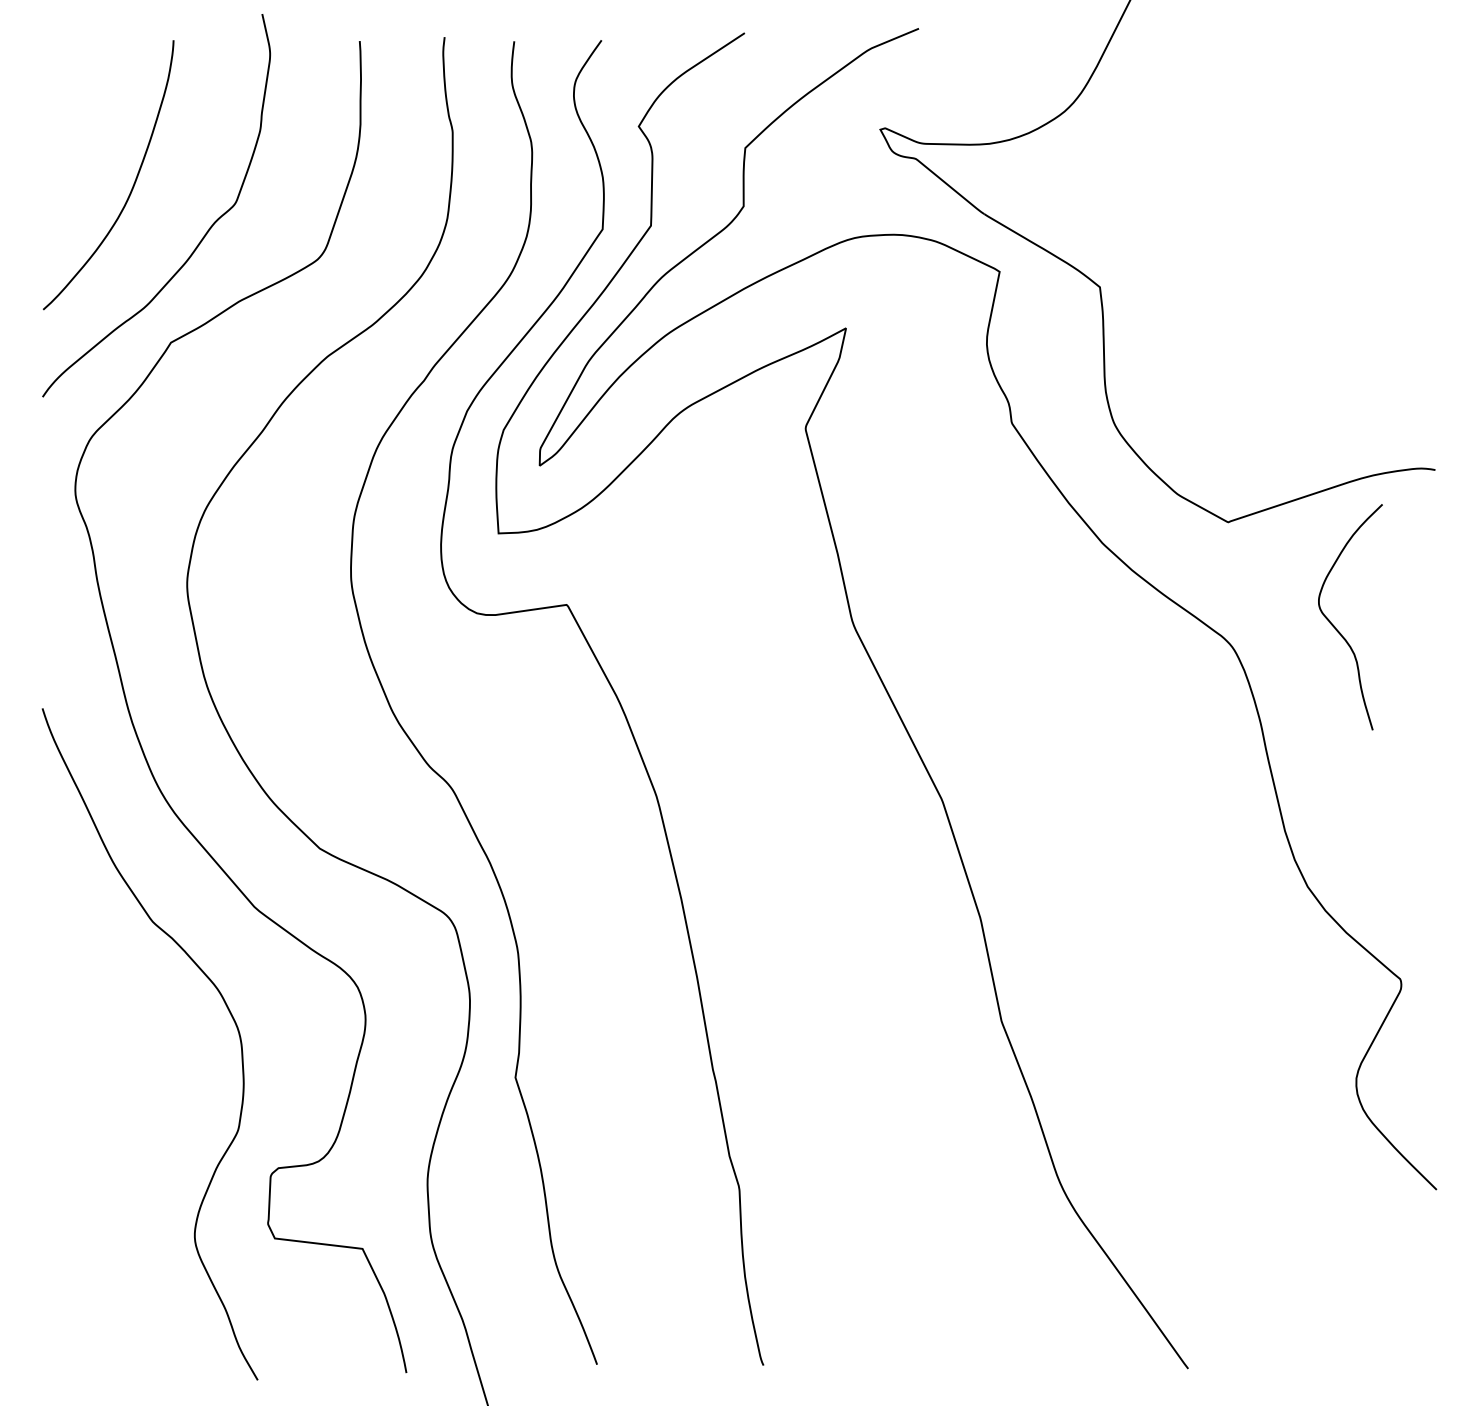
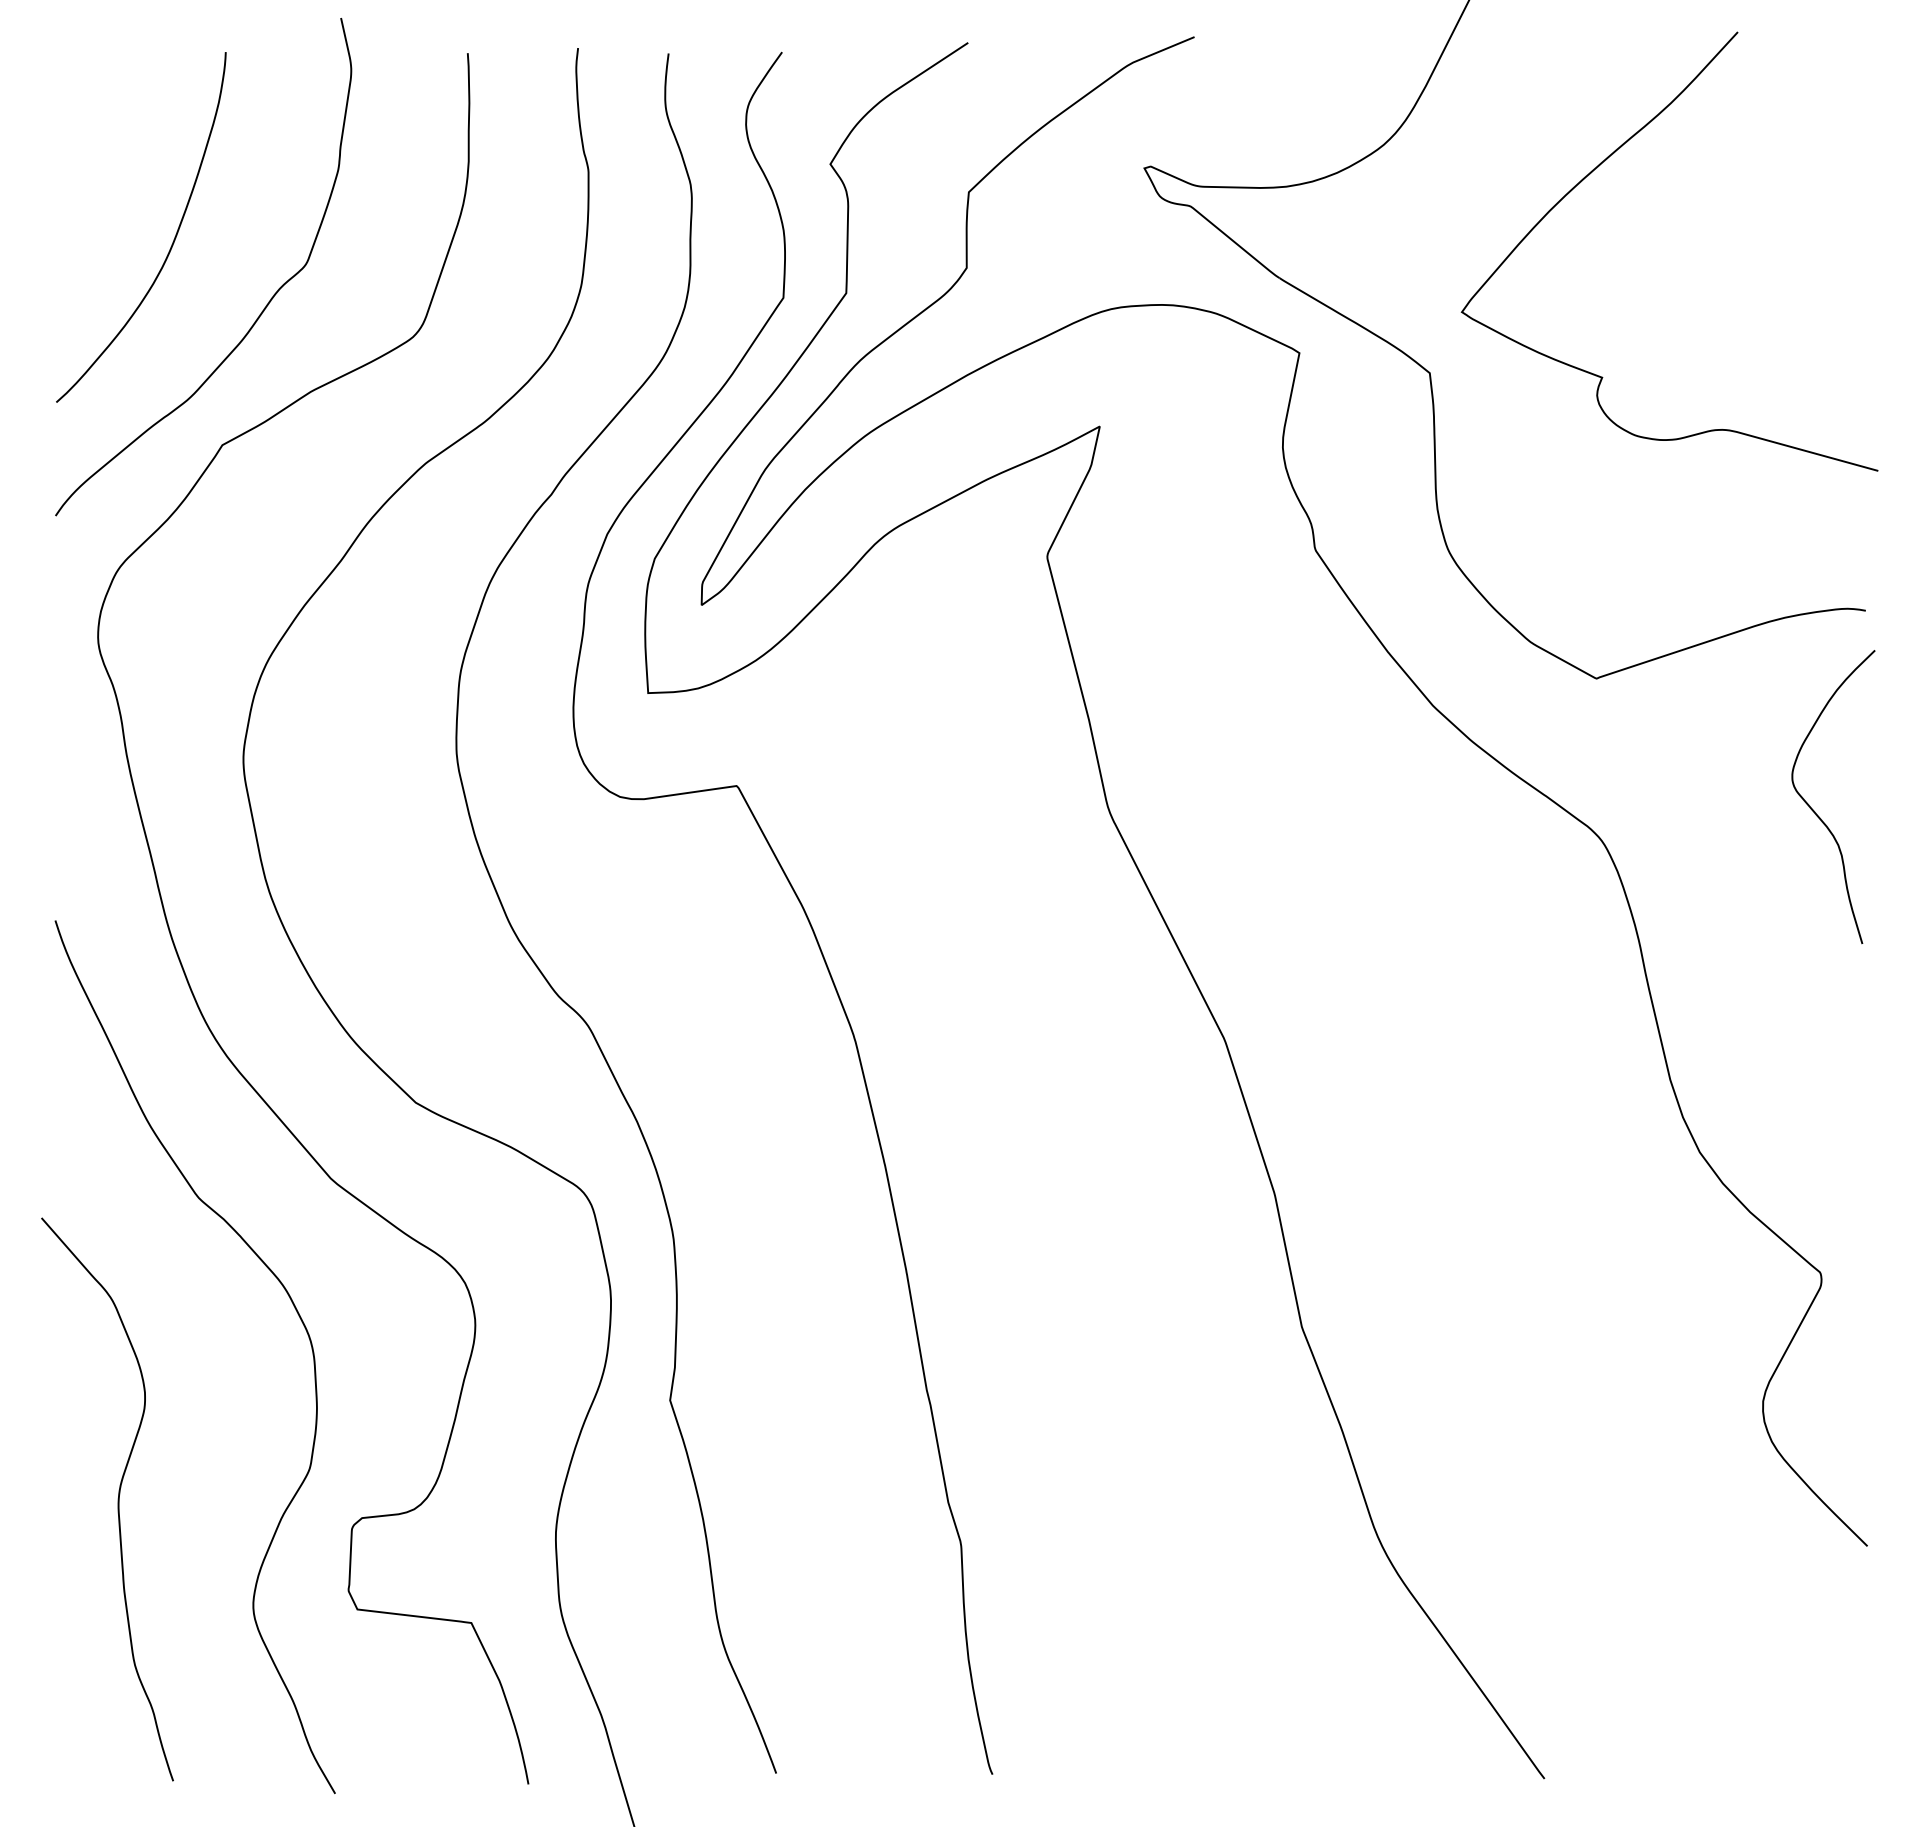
curve: (1228, 129) -> (1597, 168), added
curve: (1336, 628) -> (1815, 811), moved
curve: (90, 1153) -> (117, 1499), added

